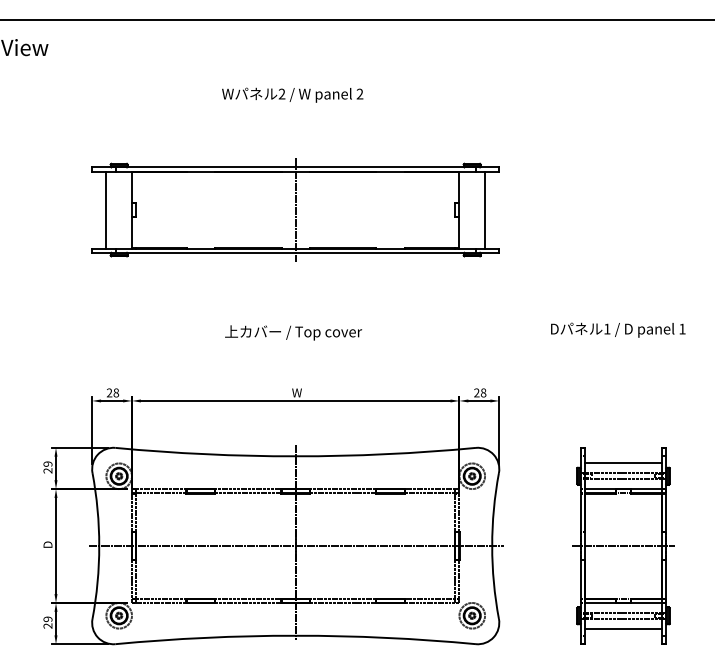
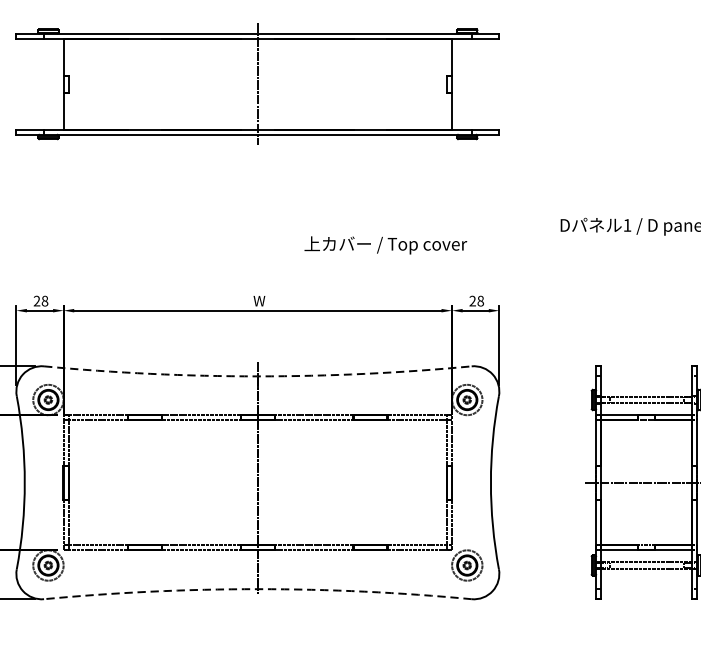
line: (106, 209) -> (33, 83), removed
line: (485, 209) -> (482, 83), removed
text: (293, 332) -> (385, 244), moved
arc: (295, 456) -> (257, 376), solid -> dashed
line: (623, 463) -> (646, 384), removed
line: (296, 546) -> (258, 483), removed
line: (623, 628) -> (646, 580), removed
arc: (295, 635) -> (257, 588), solid -> dashed

